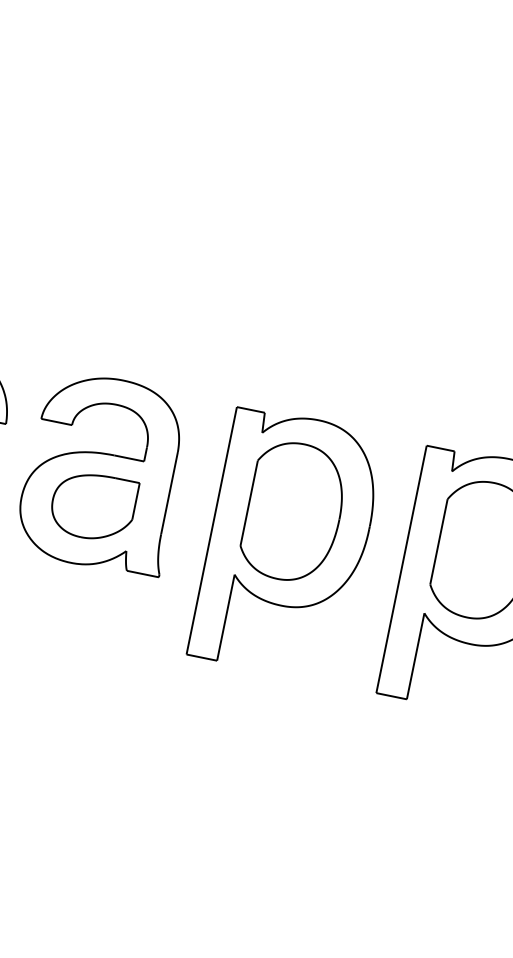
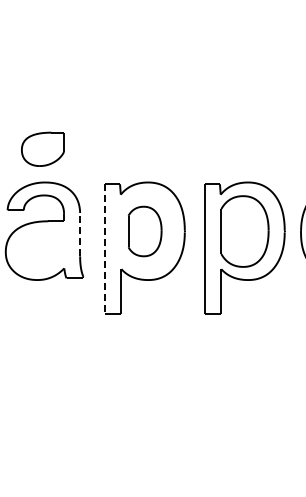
line: (170, 492) -> (80, 234), solid -> dashed
part: (92, 504) -> (42, 148), moved
part: (293, 511) -> (144, 231), size x0.7
line: (211, 531) -> (105, 249), solid -> dashed

